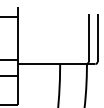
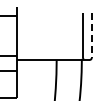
line: (97, 38) -> (91, 35), solid -> dashed

